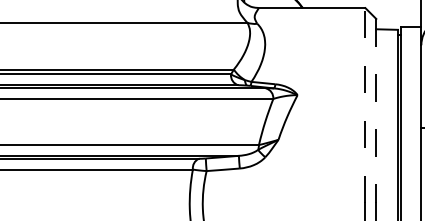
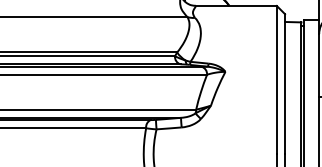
line: (365, 105) -> (276, 79), dashed -> solid
line: (376, 111) -> (285, 84), dashed -> solid

